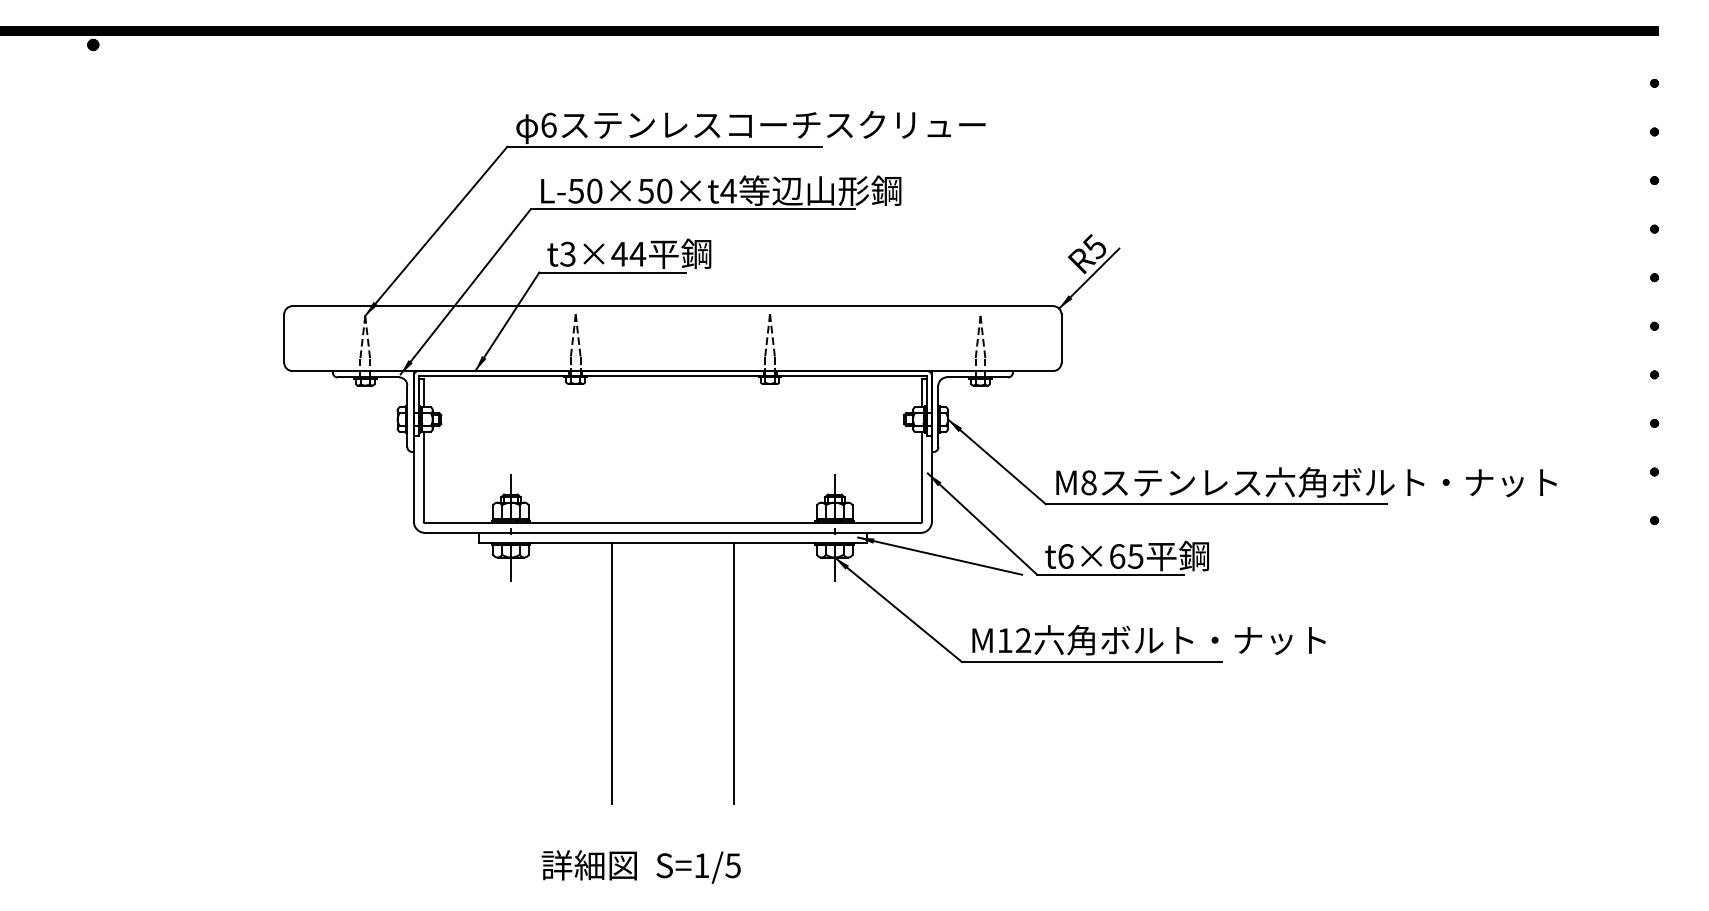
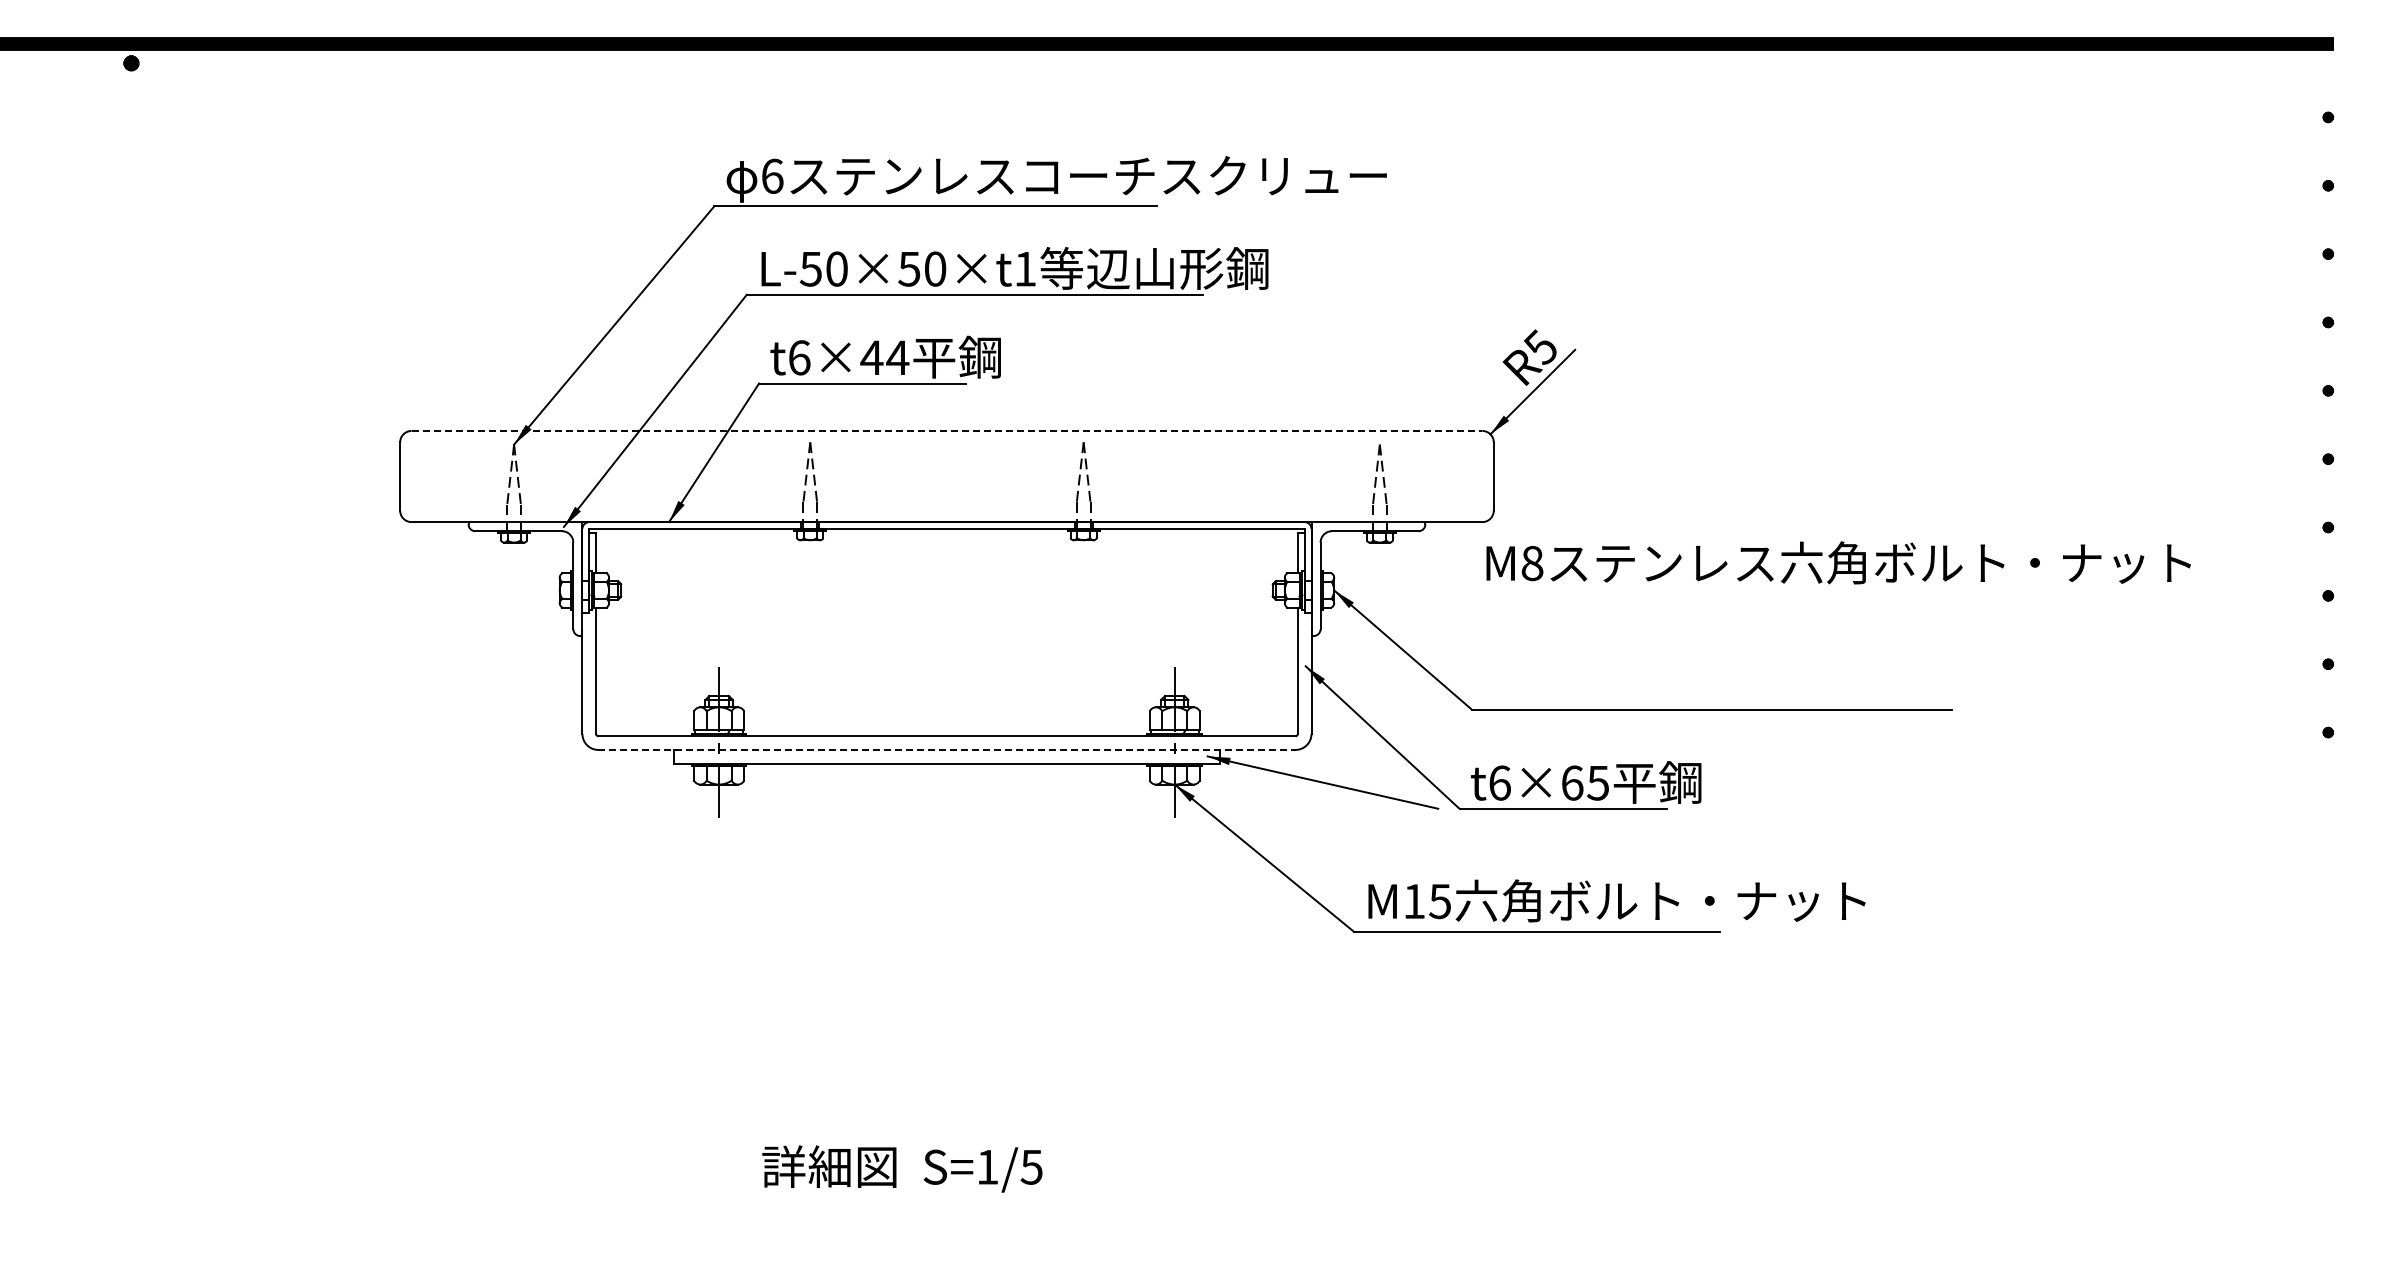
text: (728, 191) -> (1025, 269), L-50×50×t4 -> L-50×50×t1
text: (568, 254) -> (799, 357), t3×44 -> t6×44
line: (673, 305) -> (947, 430), solid -> dashed
text: (1306, 482) -> (1838, 562), moved
line: (672, 532) -> (946, 749), solid -> dashed
text: (1022, 640) -> (1439, 901), M12 -> M15
line: (612, 673) -> (861, 947), removed
line: (733, 673) -> (1032, 947), removed
text: (641, 866) -> (902, 1168), moved

